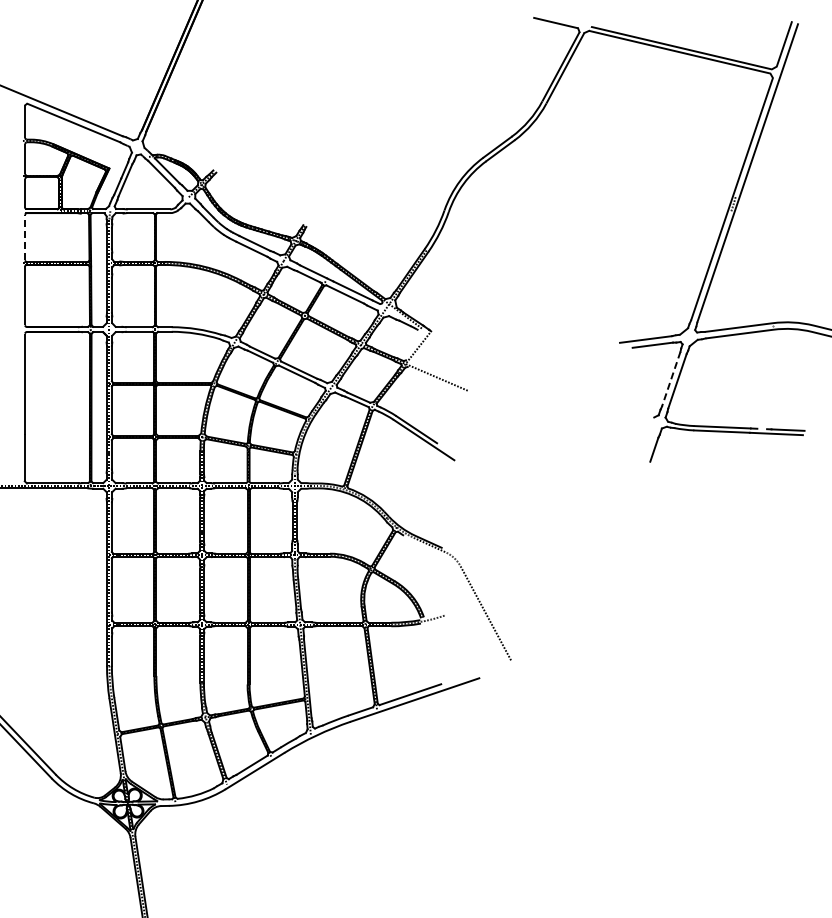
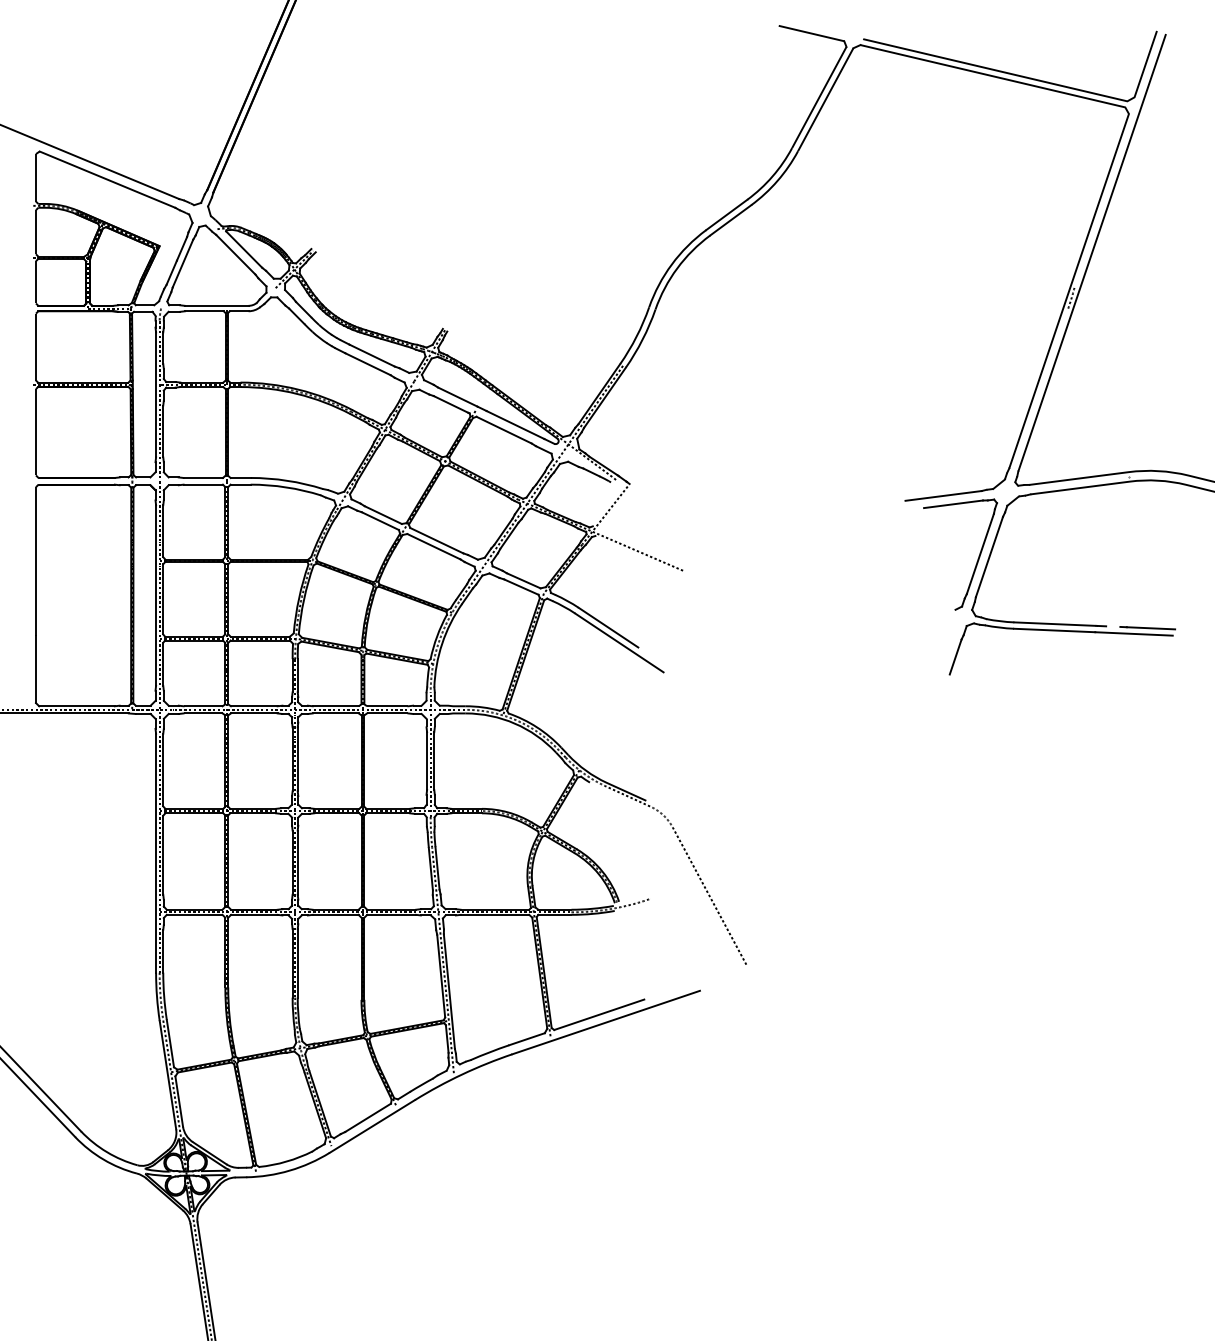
line: (24, 237) -> (35, 346), dashed -> solid
line: (671, 379) -> (980, 554), dashed -> solid

